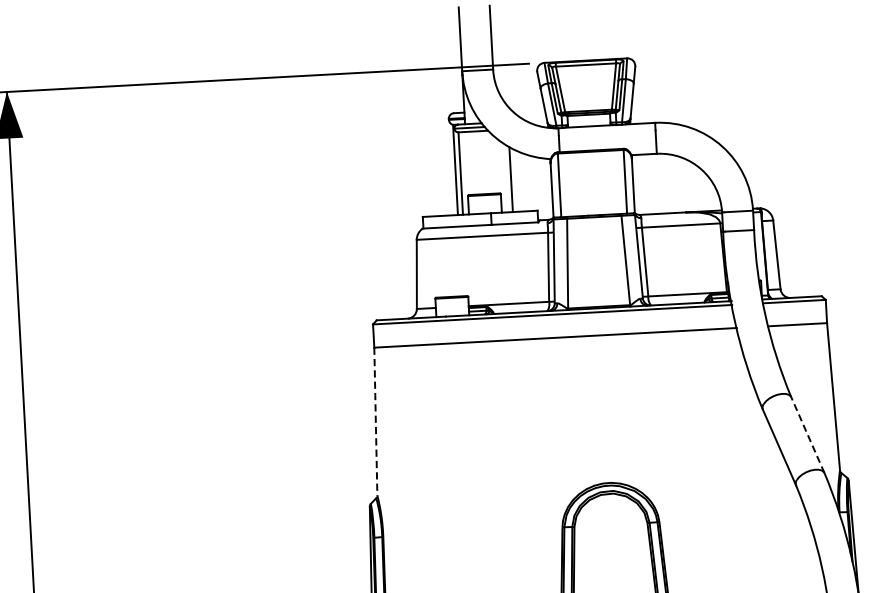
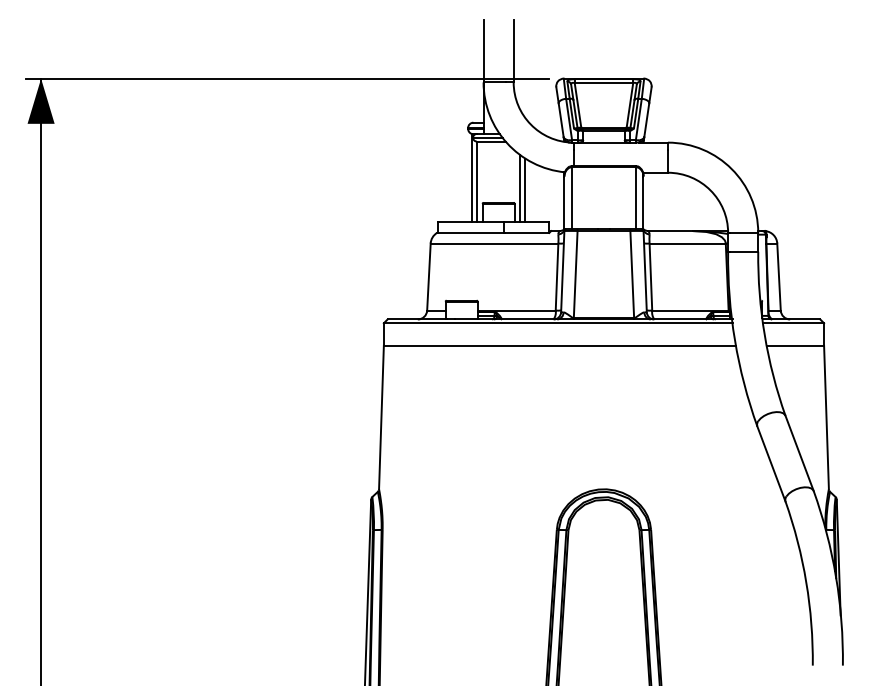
line: (506, 178) -> (520, 188), added
line: (375, 421) -> (381, 417), dashed -> solid
line: (807, 434) -> (799, 452), dashed -> solid

